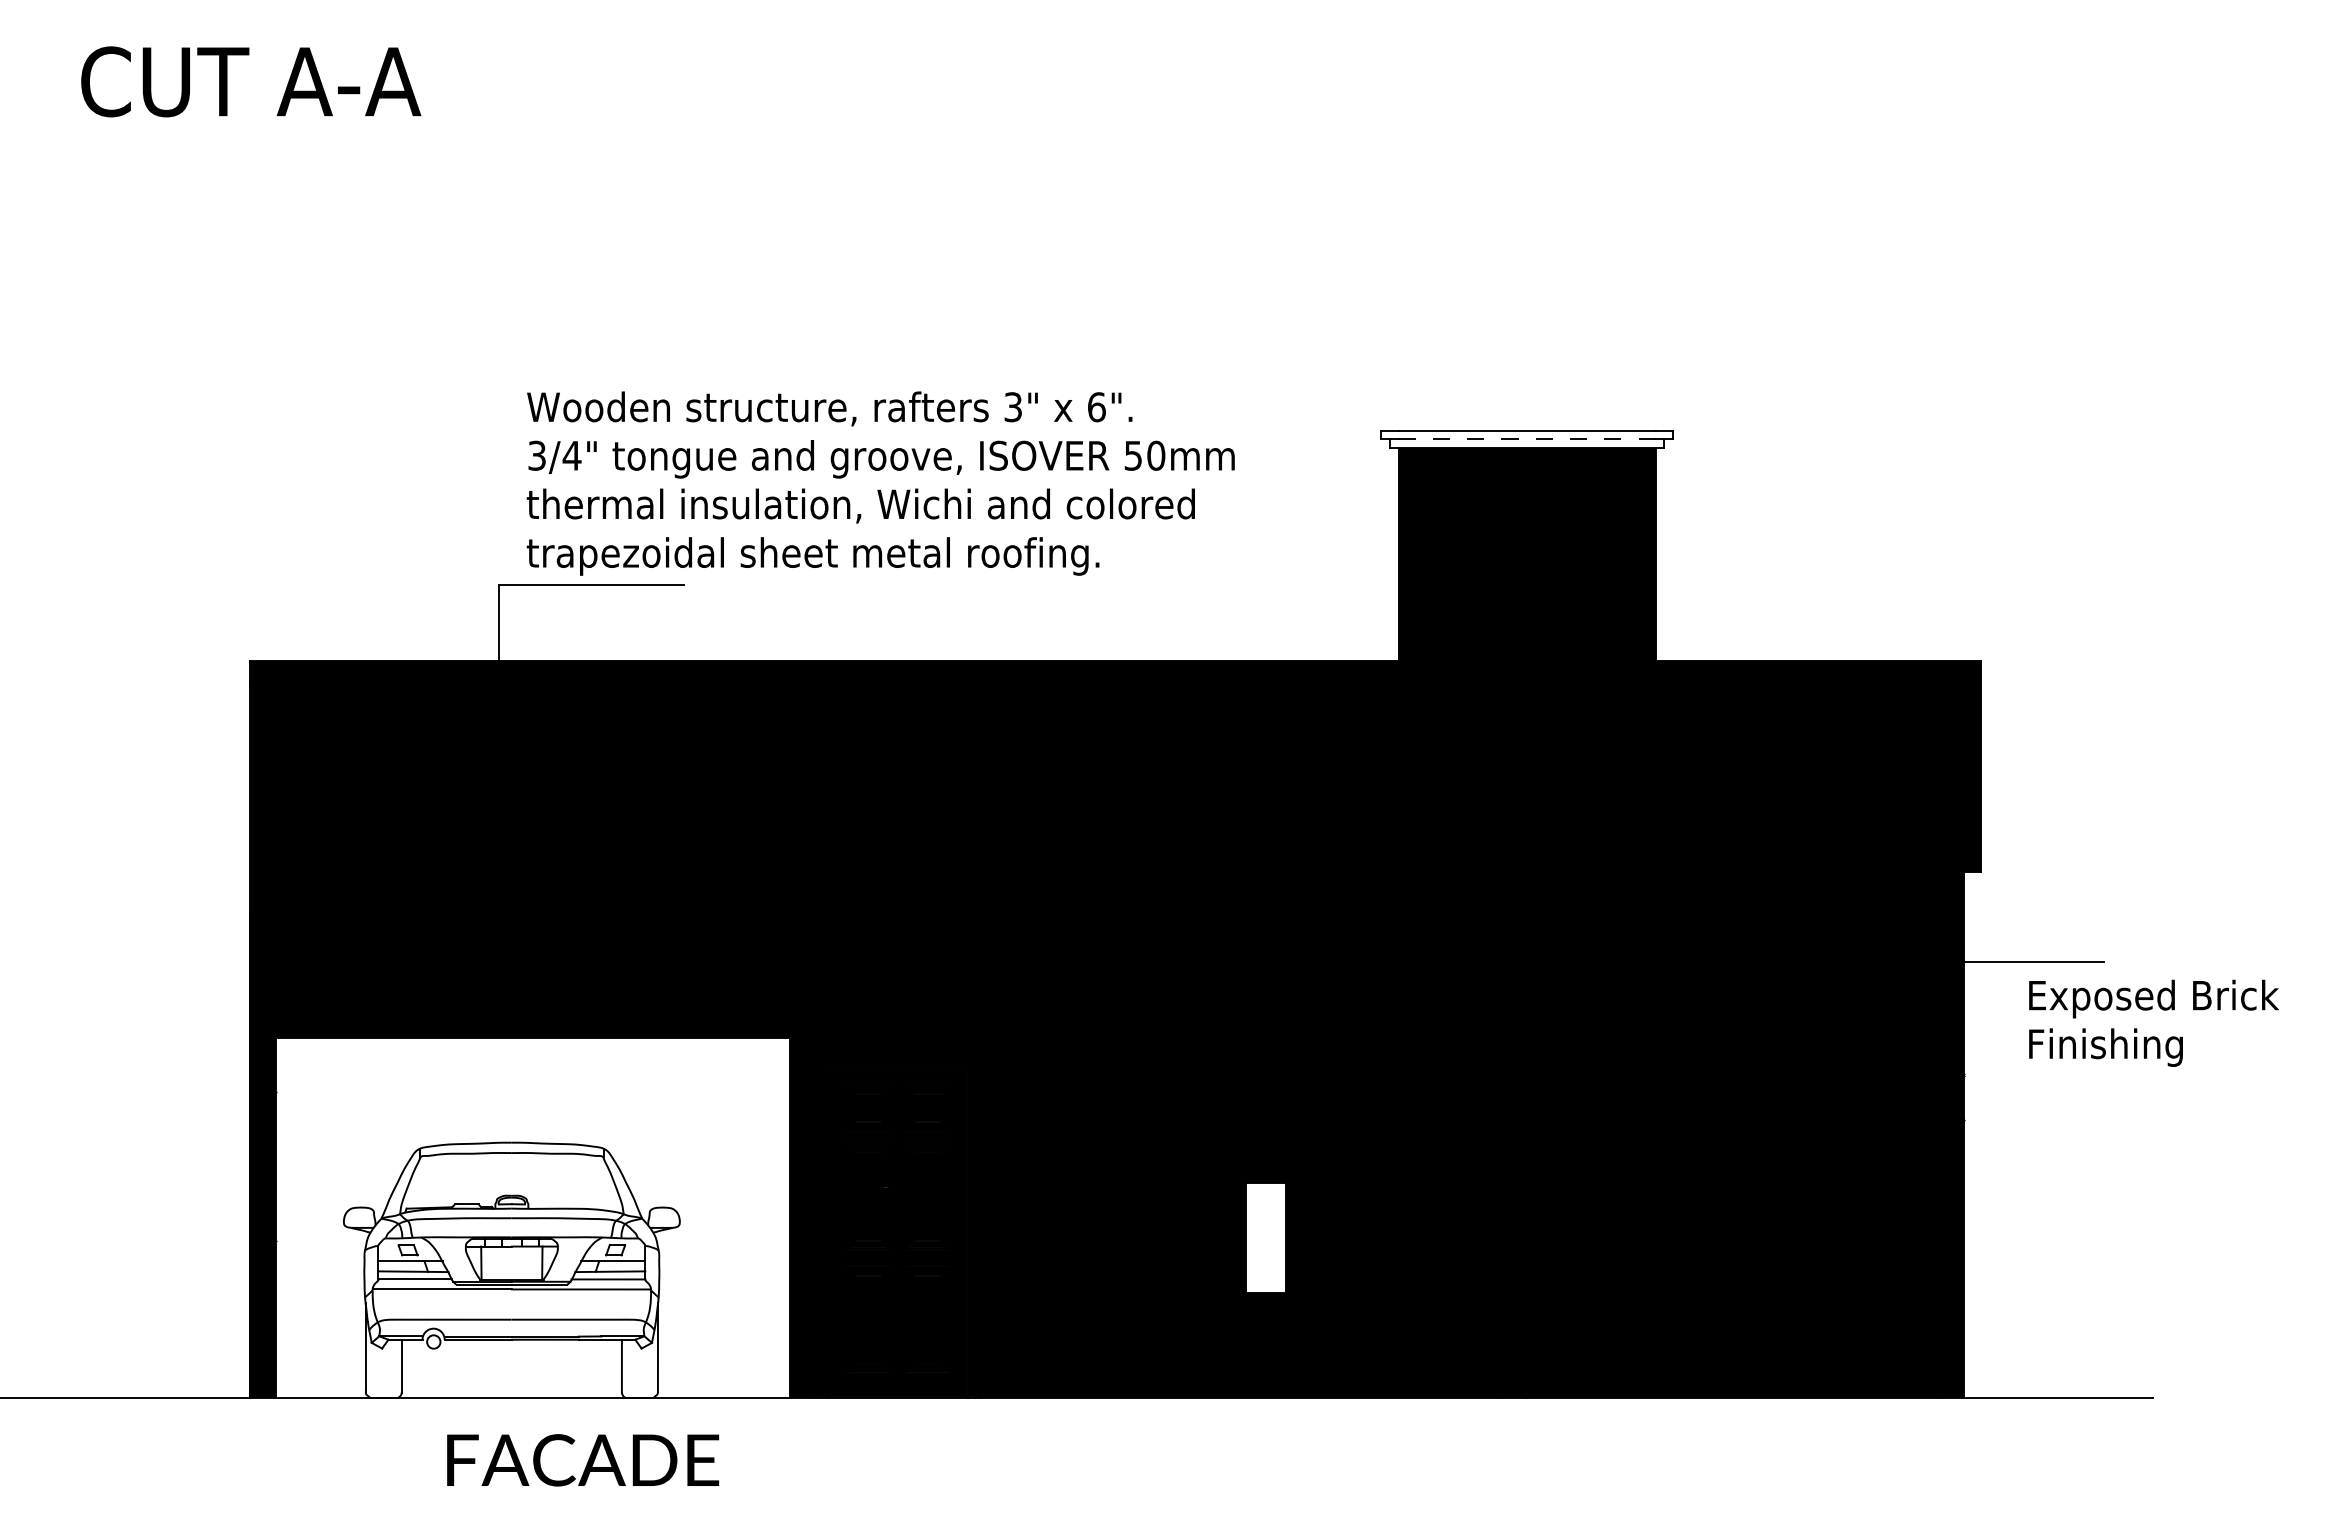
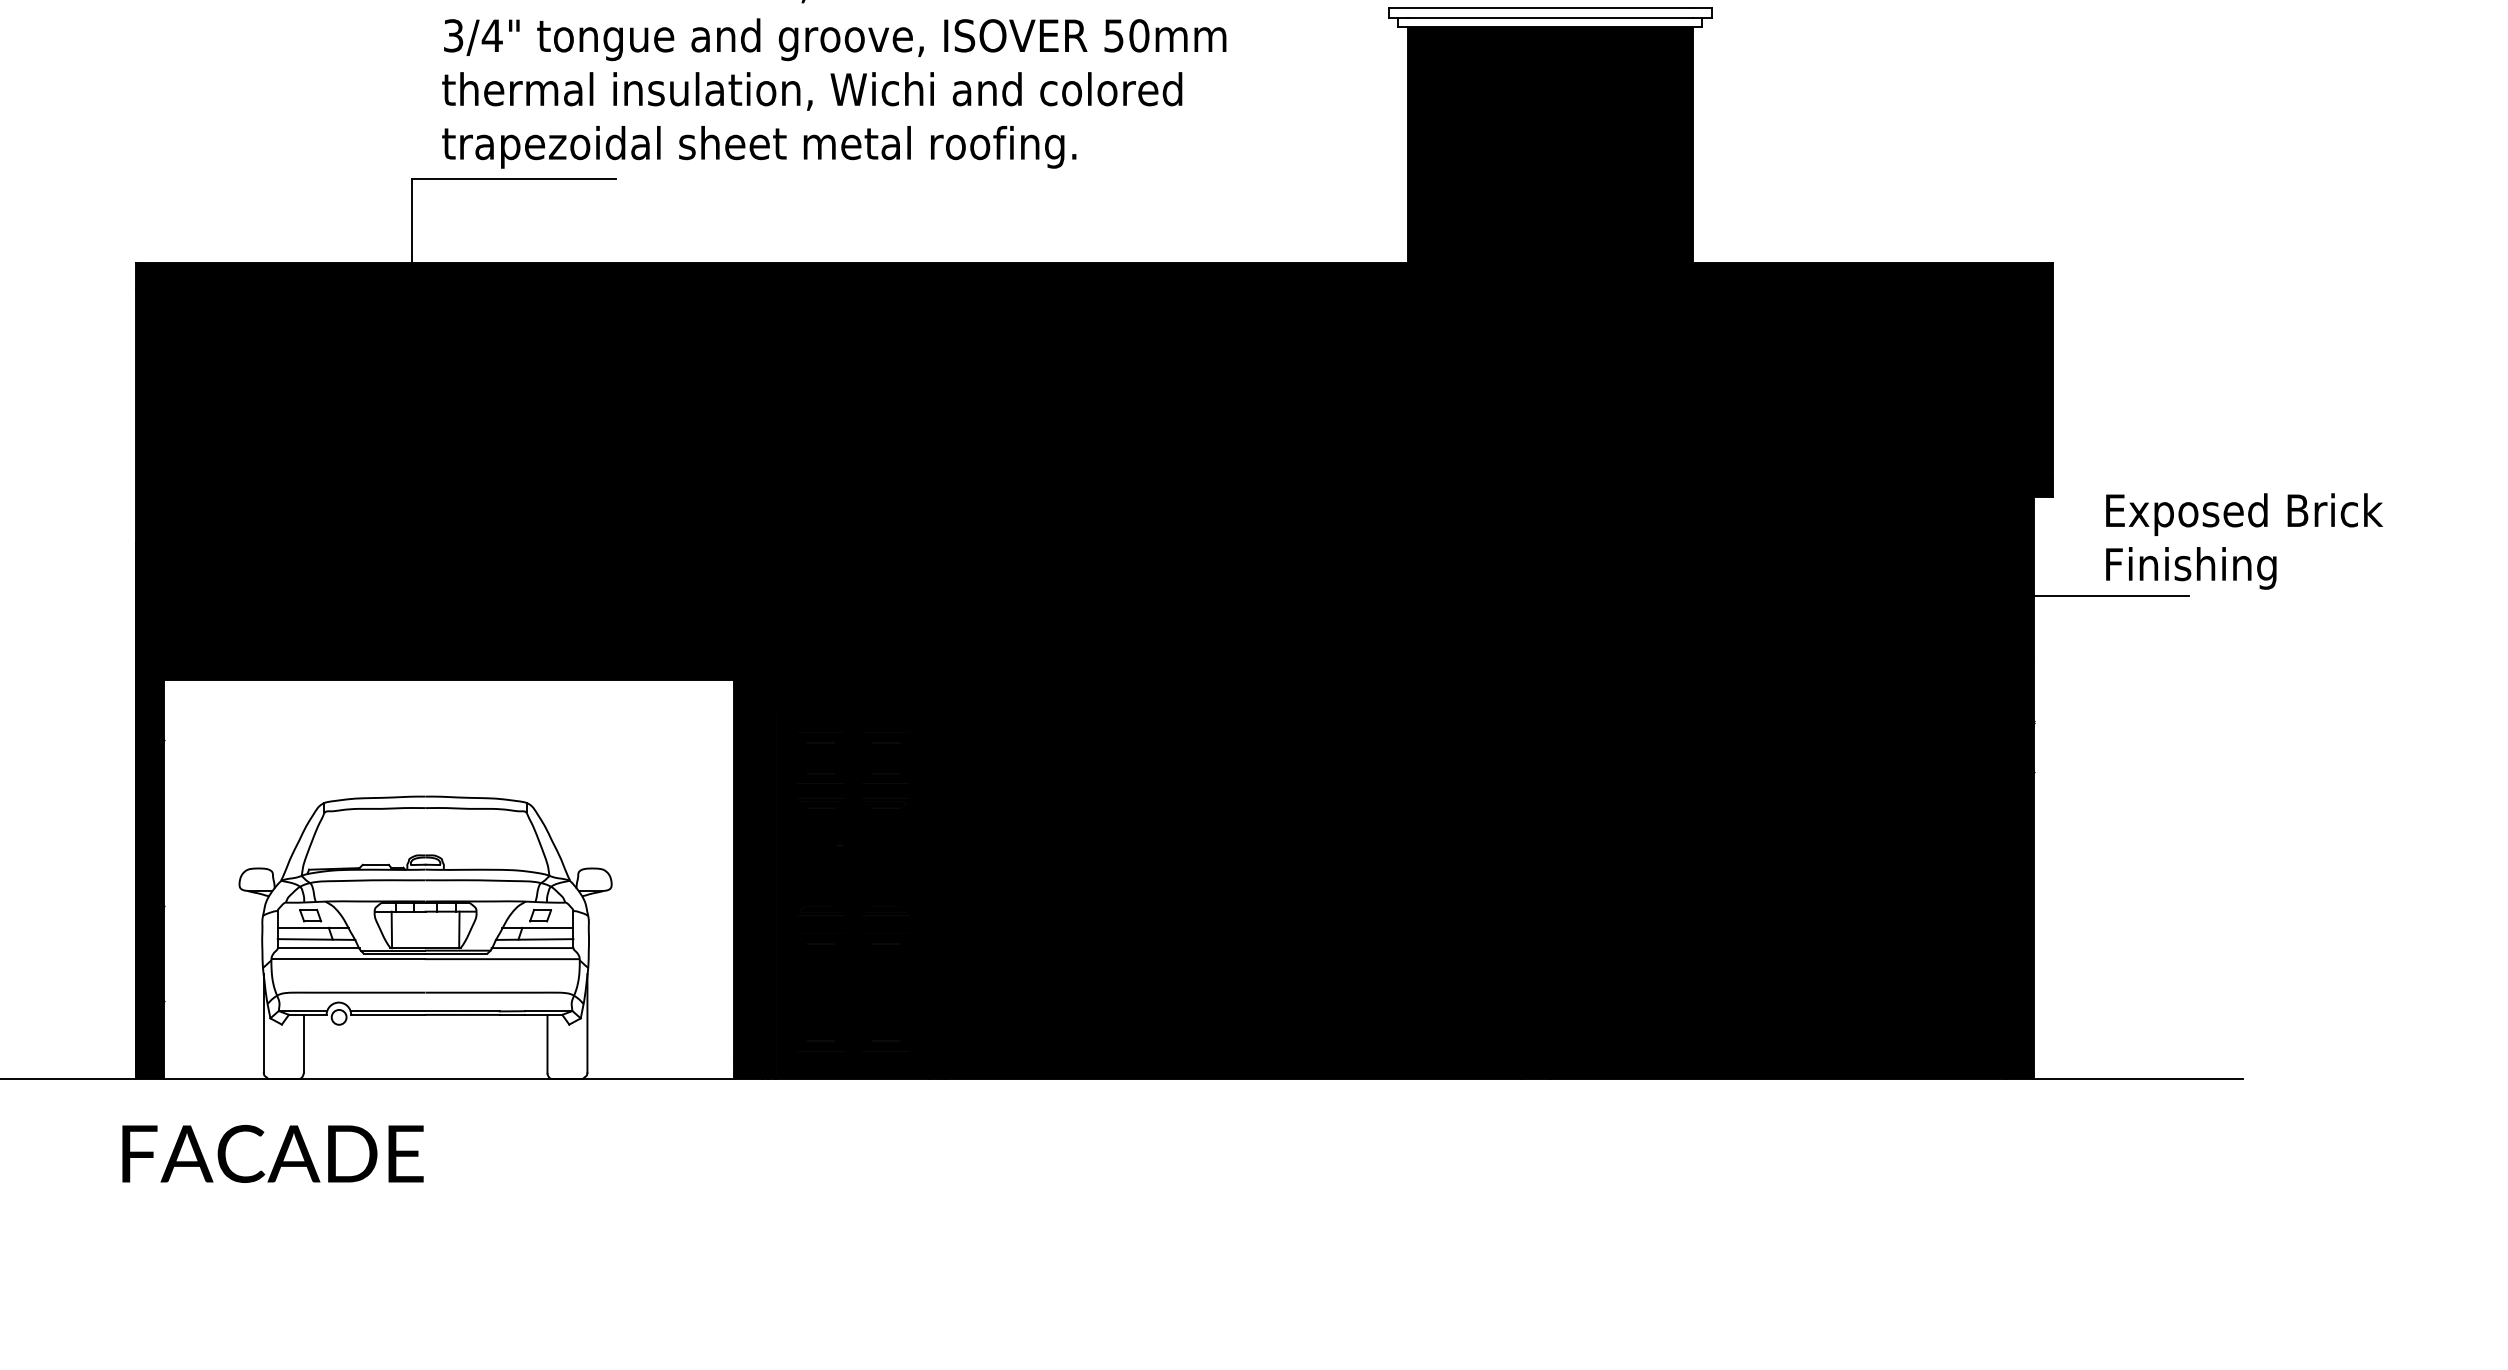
line: (1527, 439) -> (1550, 17), dashed -> solid
text: (2153, 1022) -> (2243, 540), moved
fill: (1265, 1237) -> (1260, 901), added
text: (583, 1460) -> (273, 1154), moved

